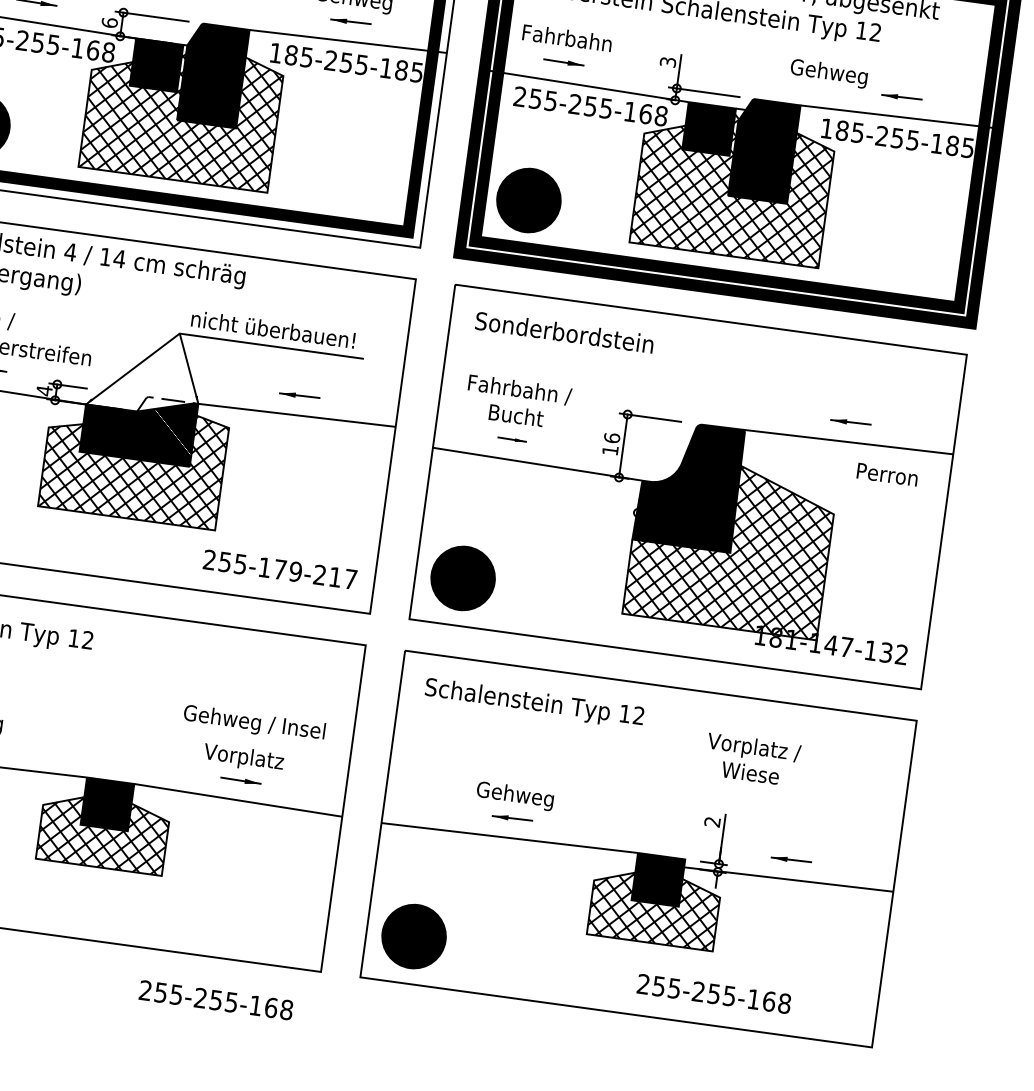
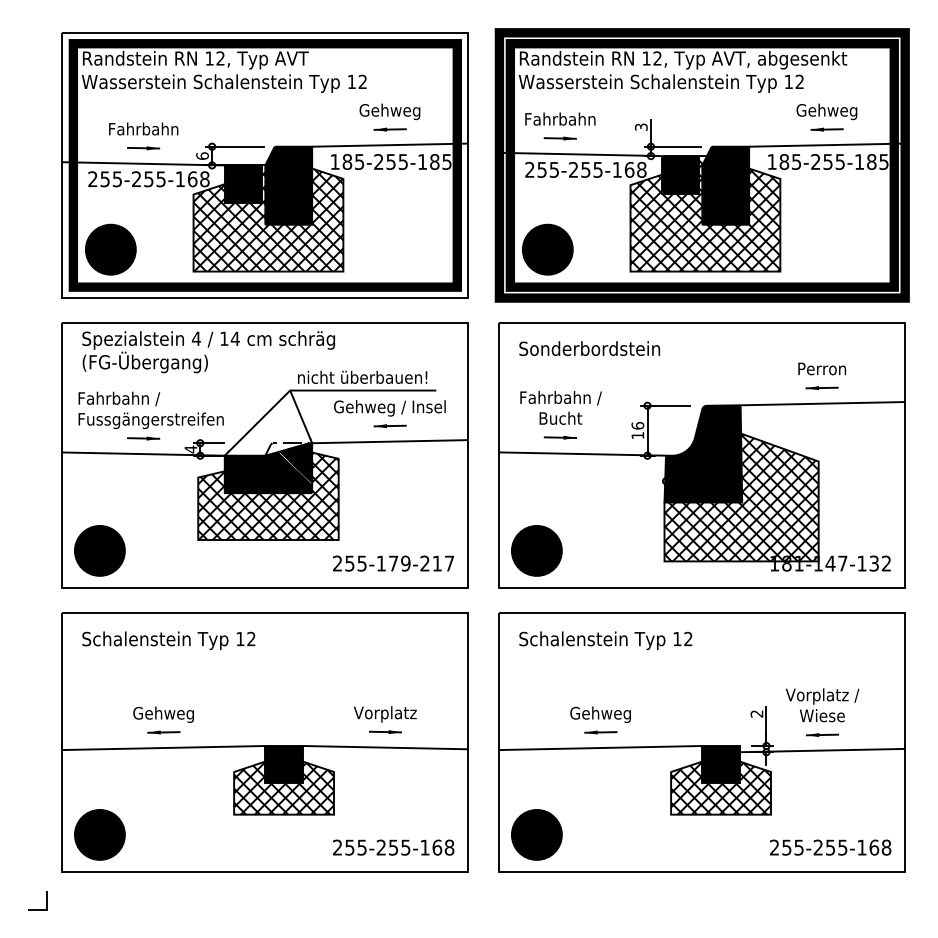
text: (828, 73) -> (826, 111), moved
part: (511, 439) -> (559, 437), size x1.43
text: (887, 474) -> (822, 368), moved
text: (253, 723) -> (389, 408), moved
text: (752, 760) -> (822, 705), moved
text: (714, 993) -> (830, 847), moved
text: (216, 1000) -> (393, 847), moved

